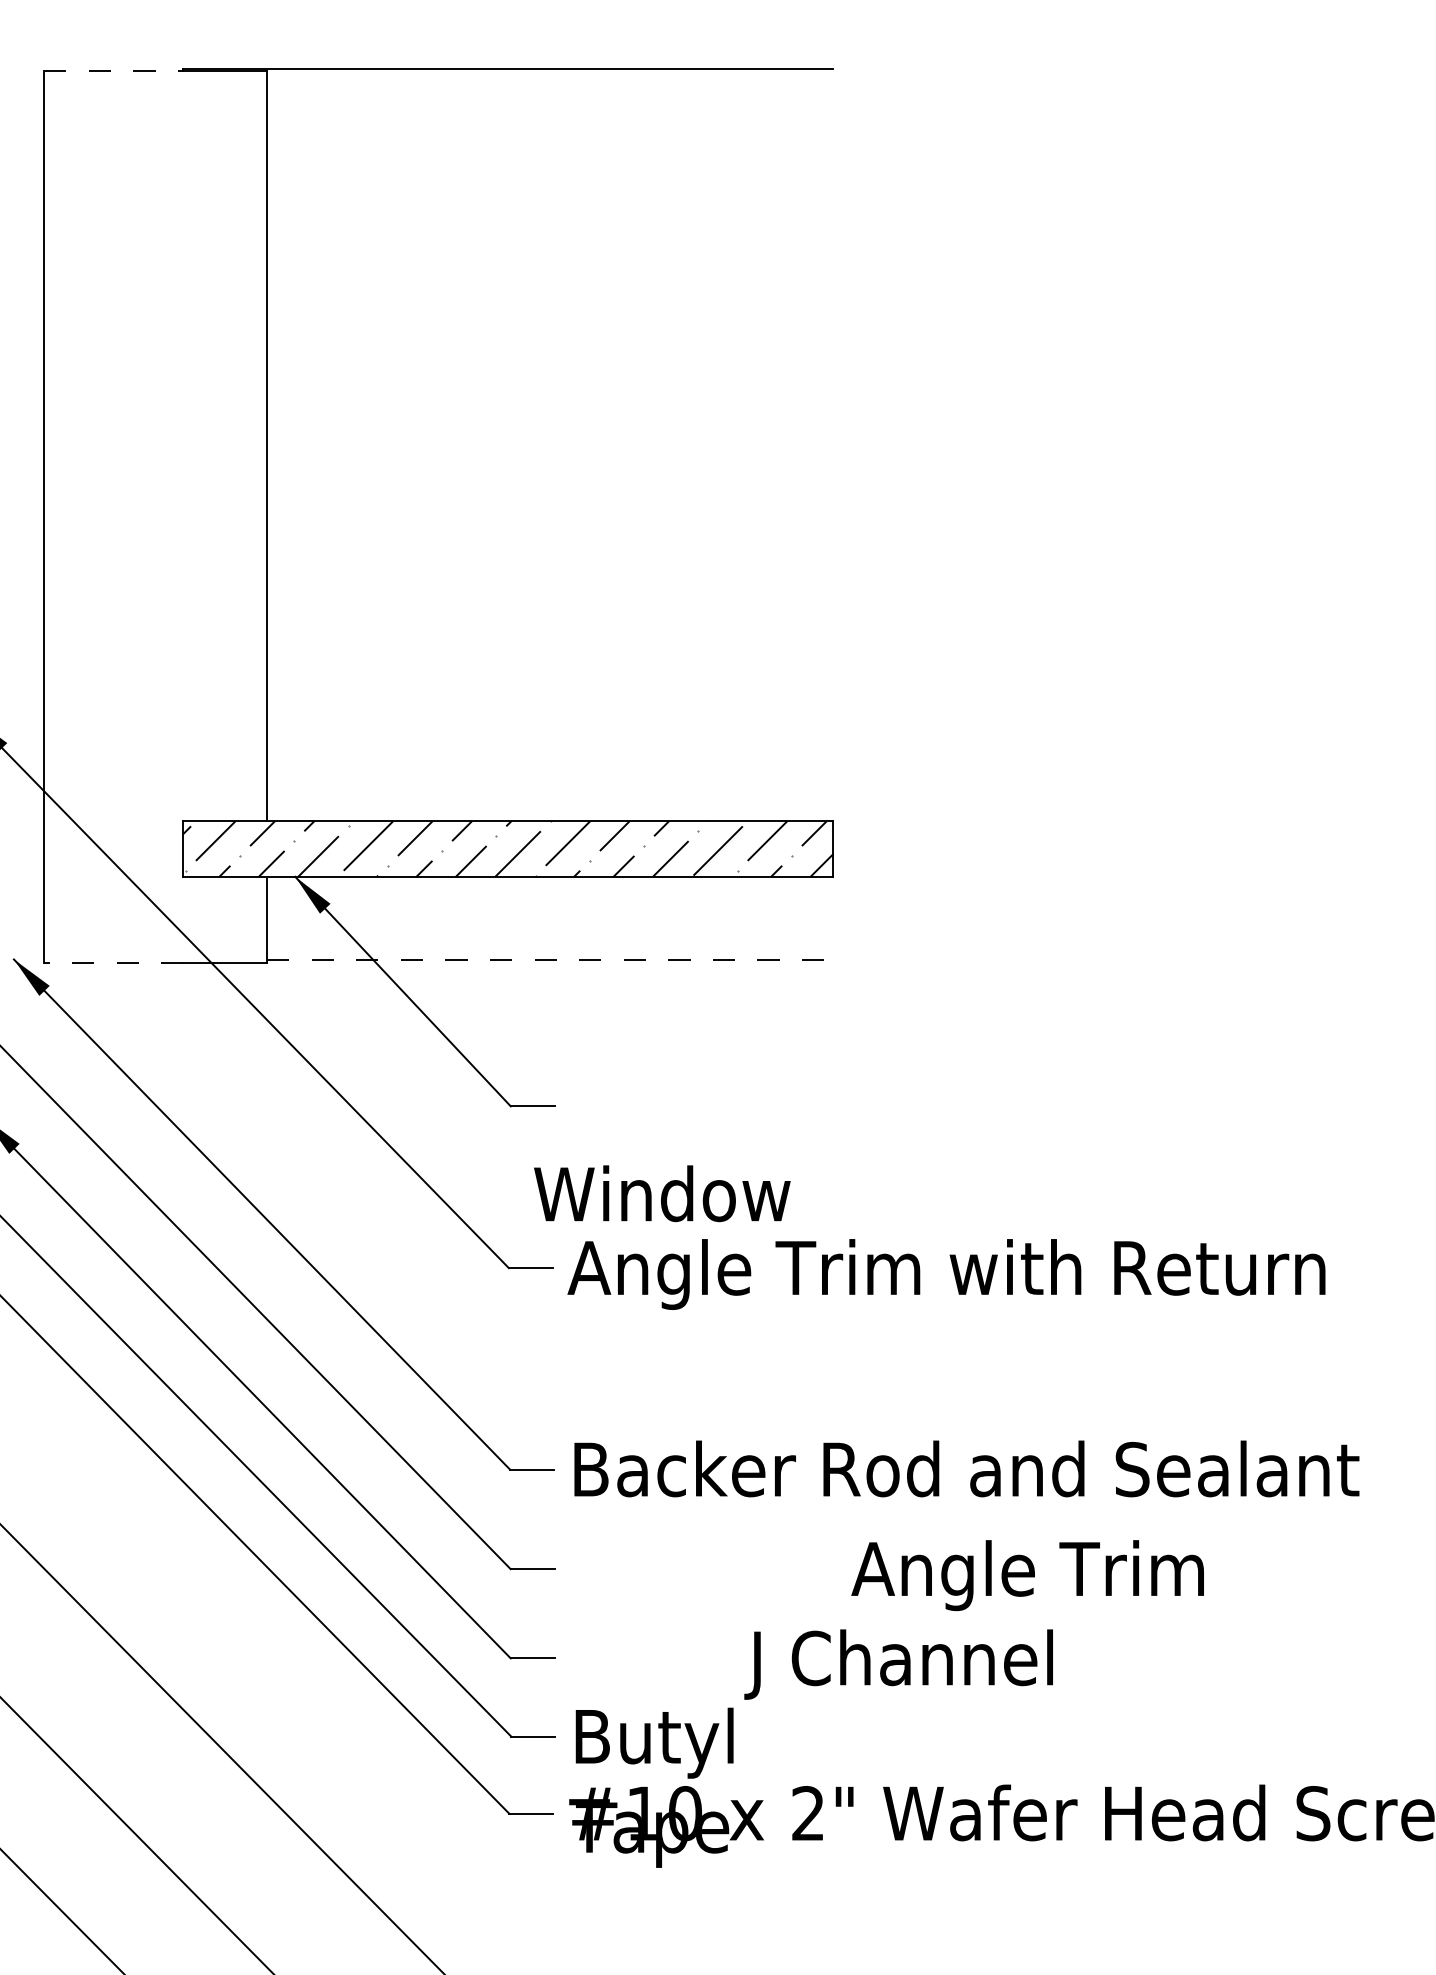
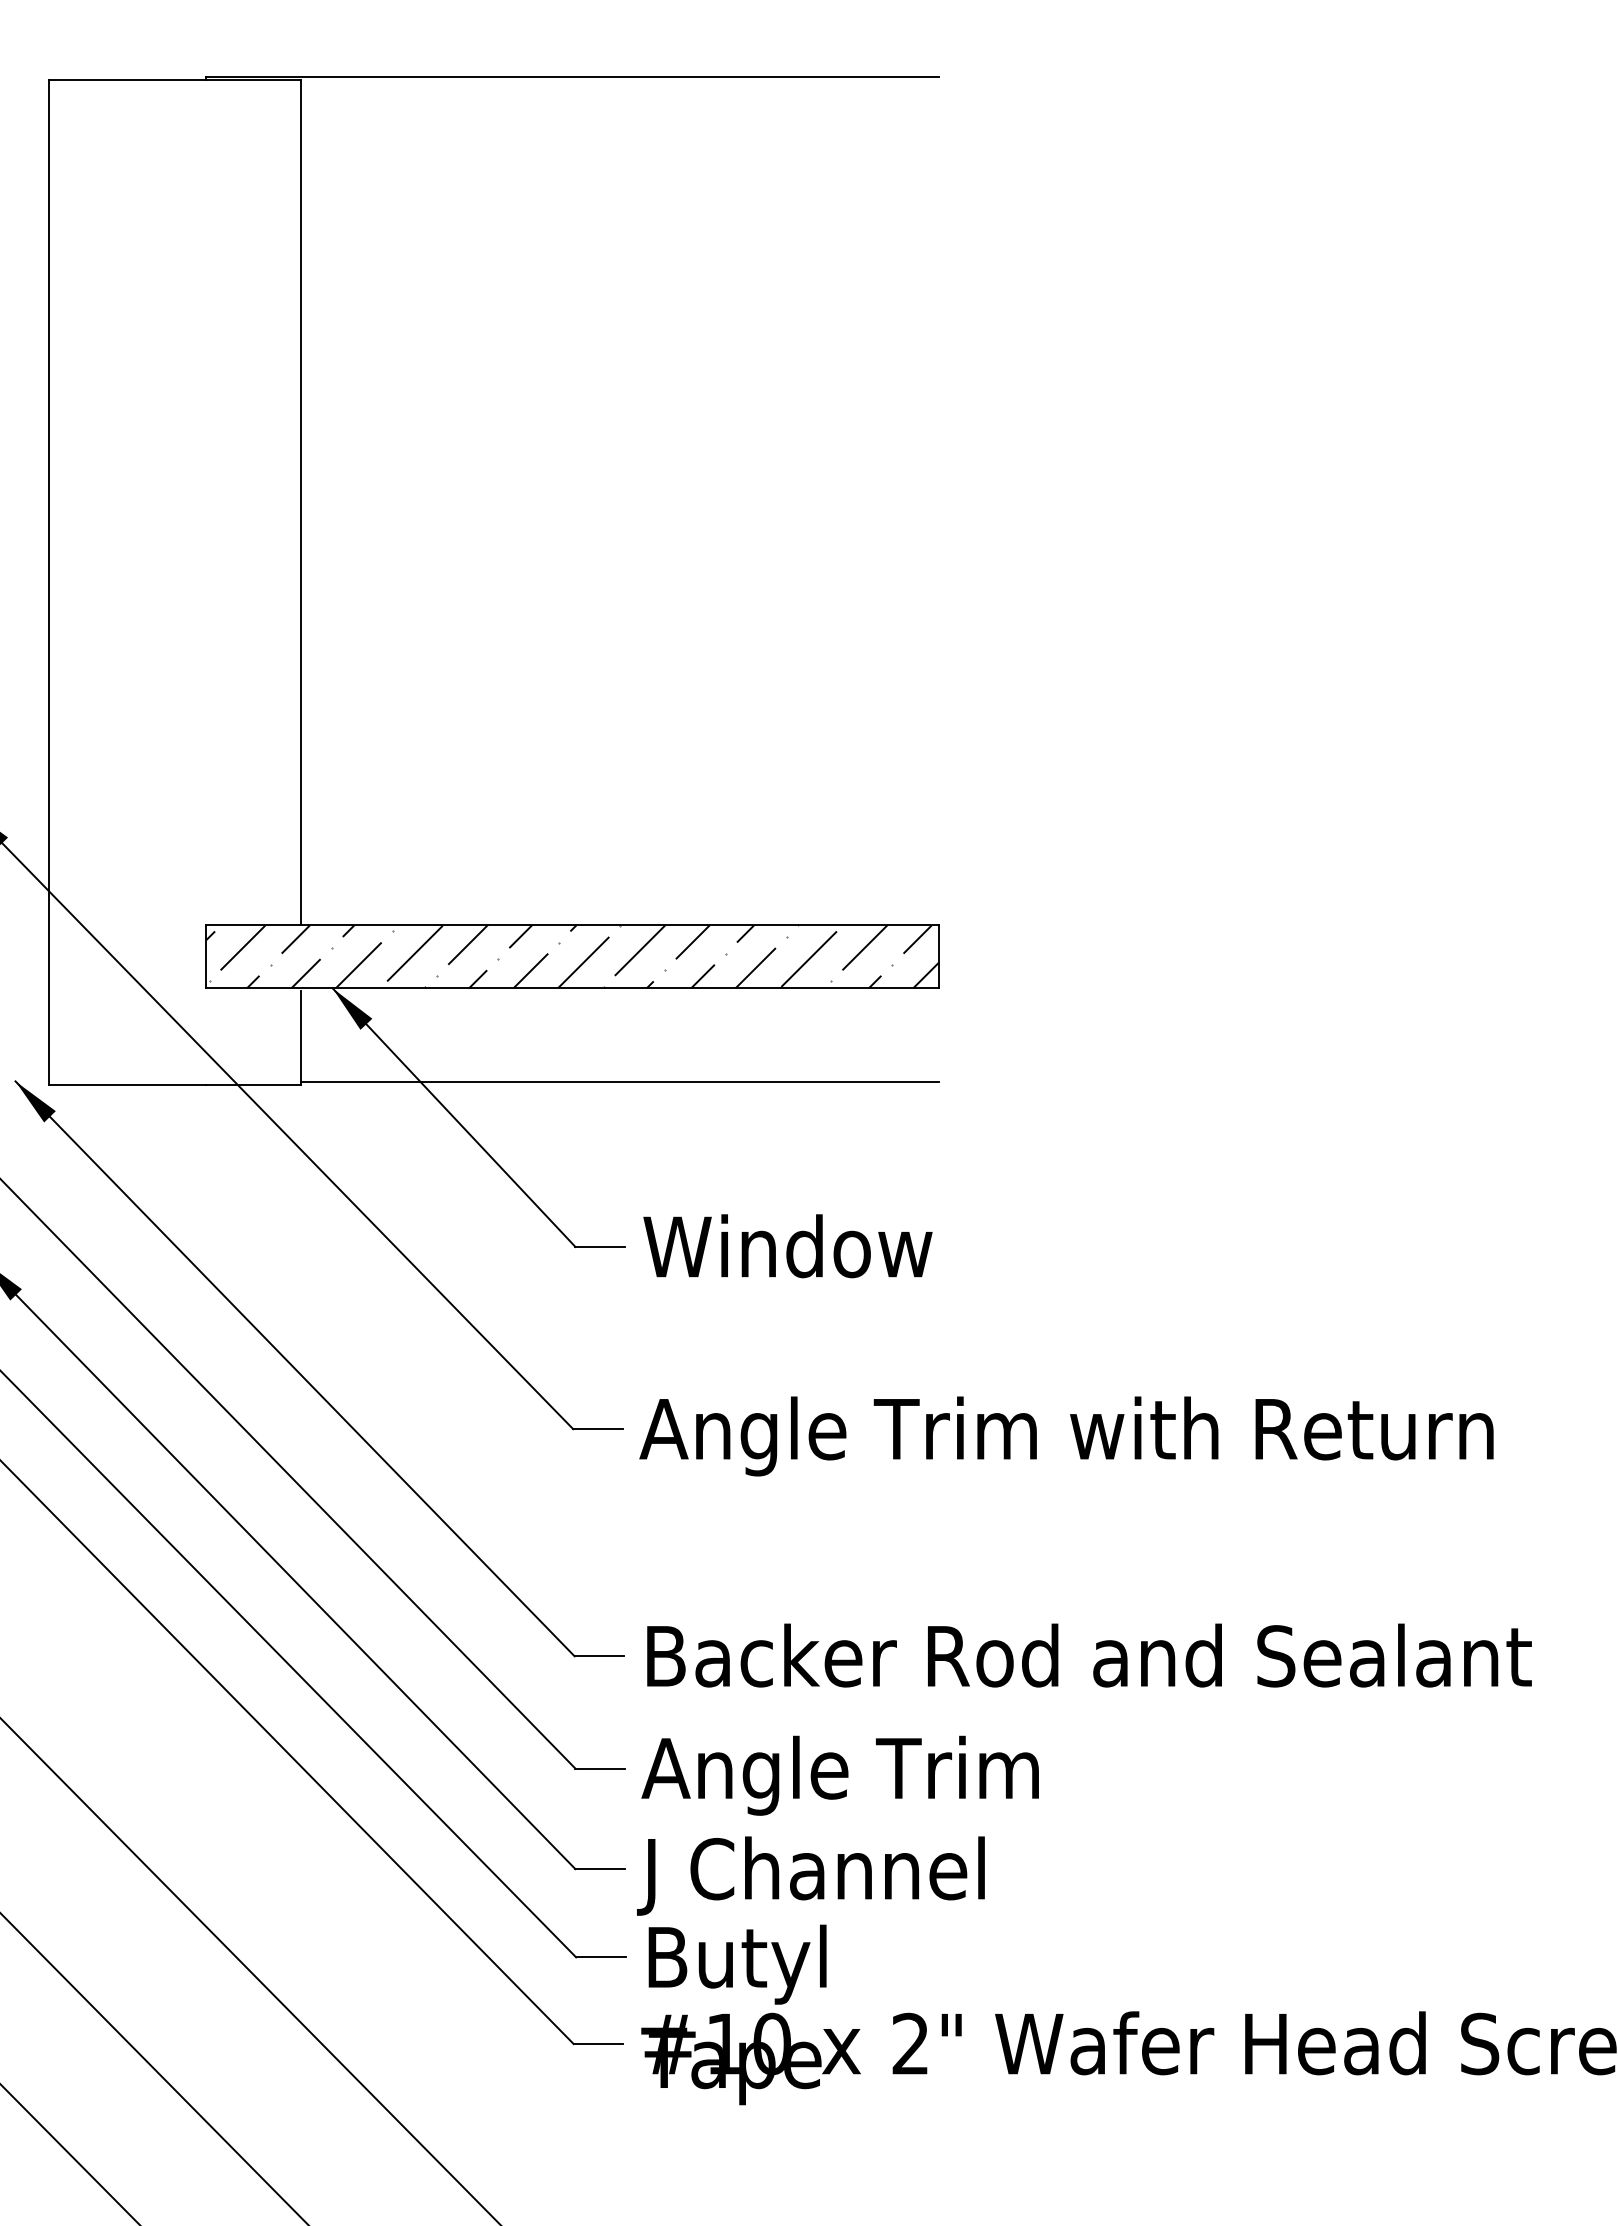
line: (113, 70) -> (127, 79), dashed -> solid
line: (550, 960) -> (620, 1082), dashed -> solid
line: (113, 962) -> (127, 1084), dashed -> solid
text: (662, 1193) -> (788, 1245), moved
text: (1027, 1575) -> (839, 1775), moved
text: (898, 1664) -> (810, 1875), moved

